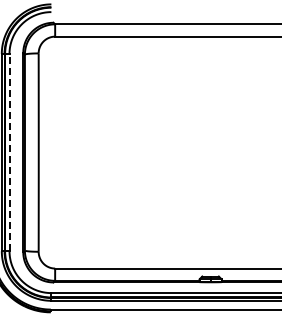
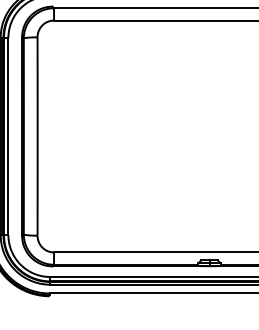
line: (9, 152) -> (8, 136), dashed -> solid

